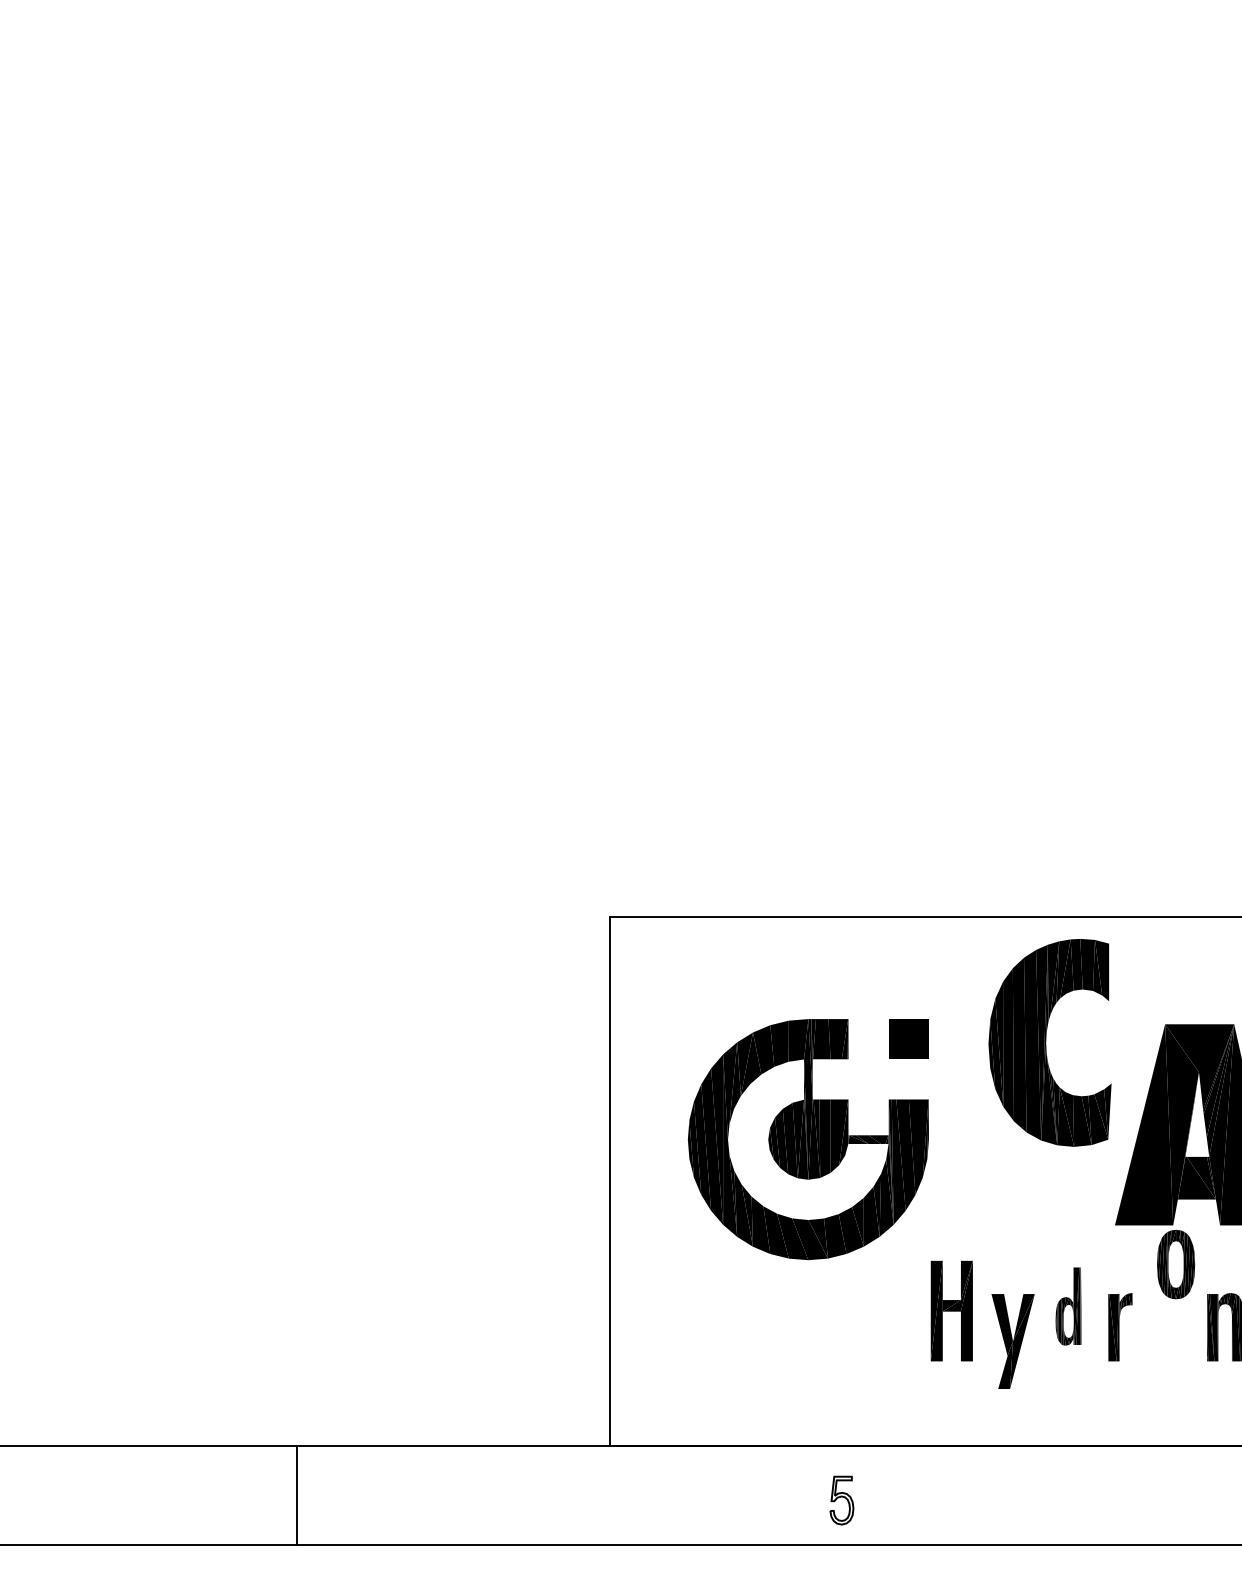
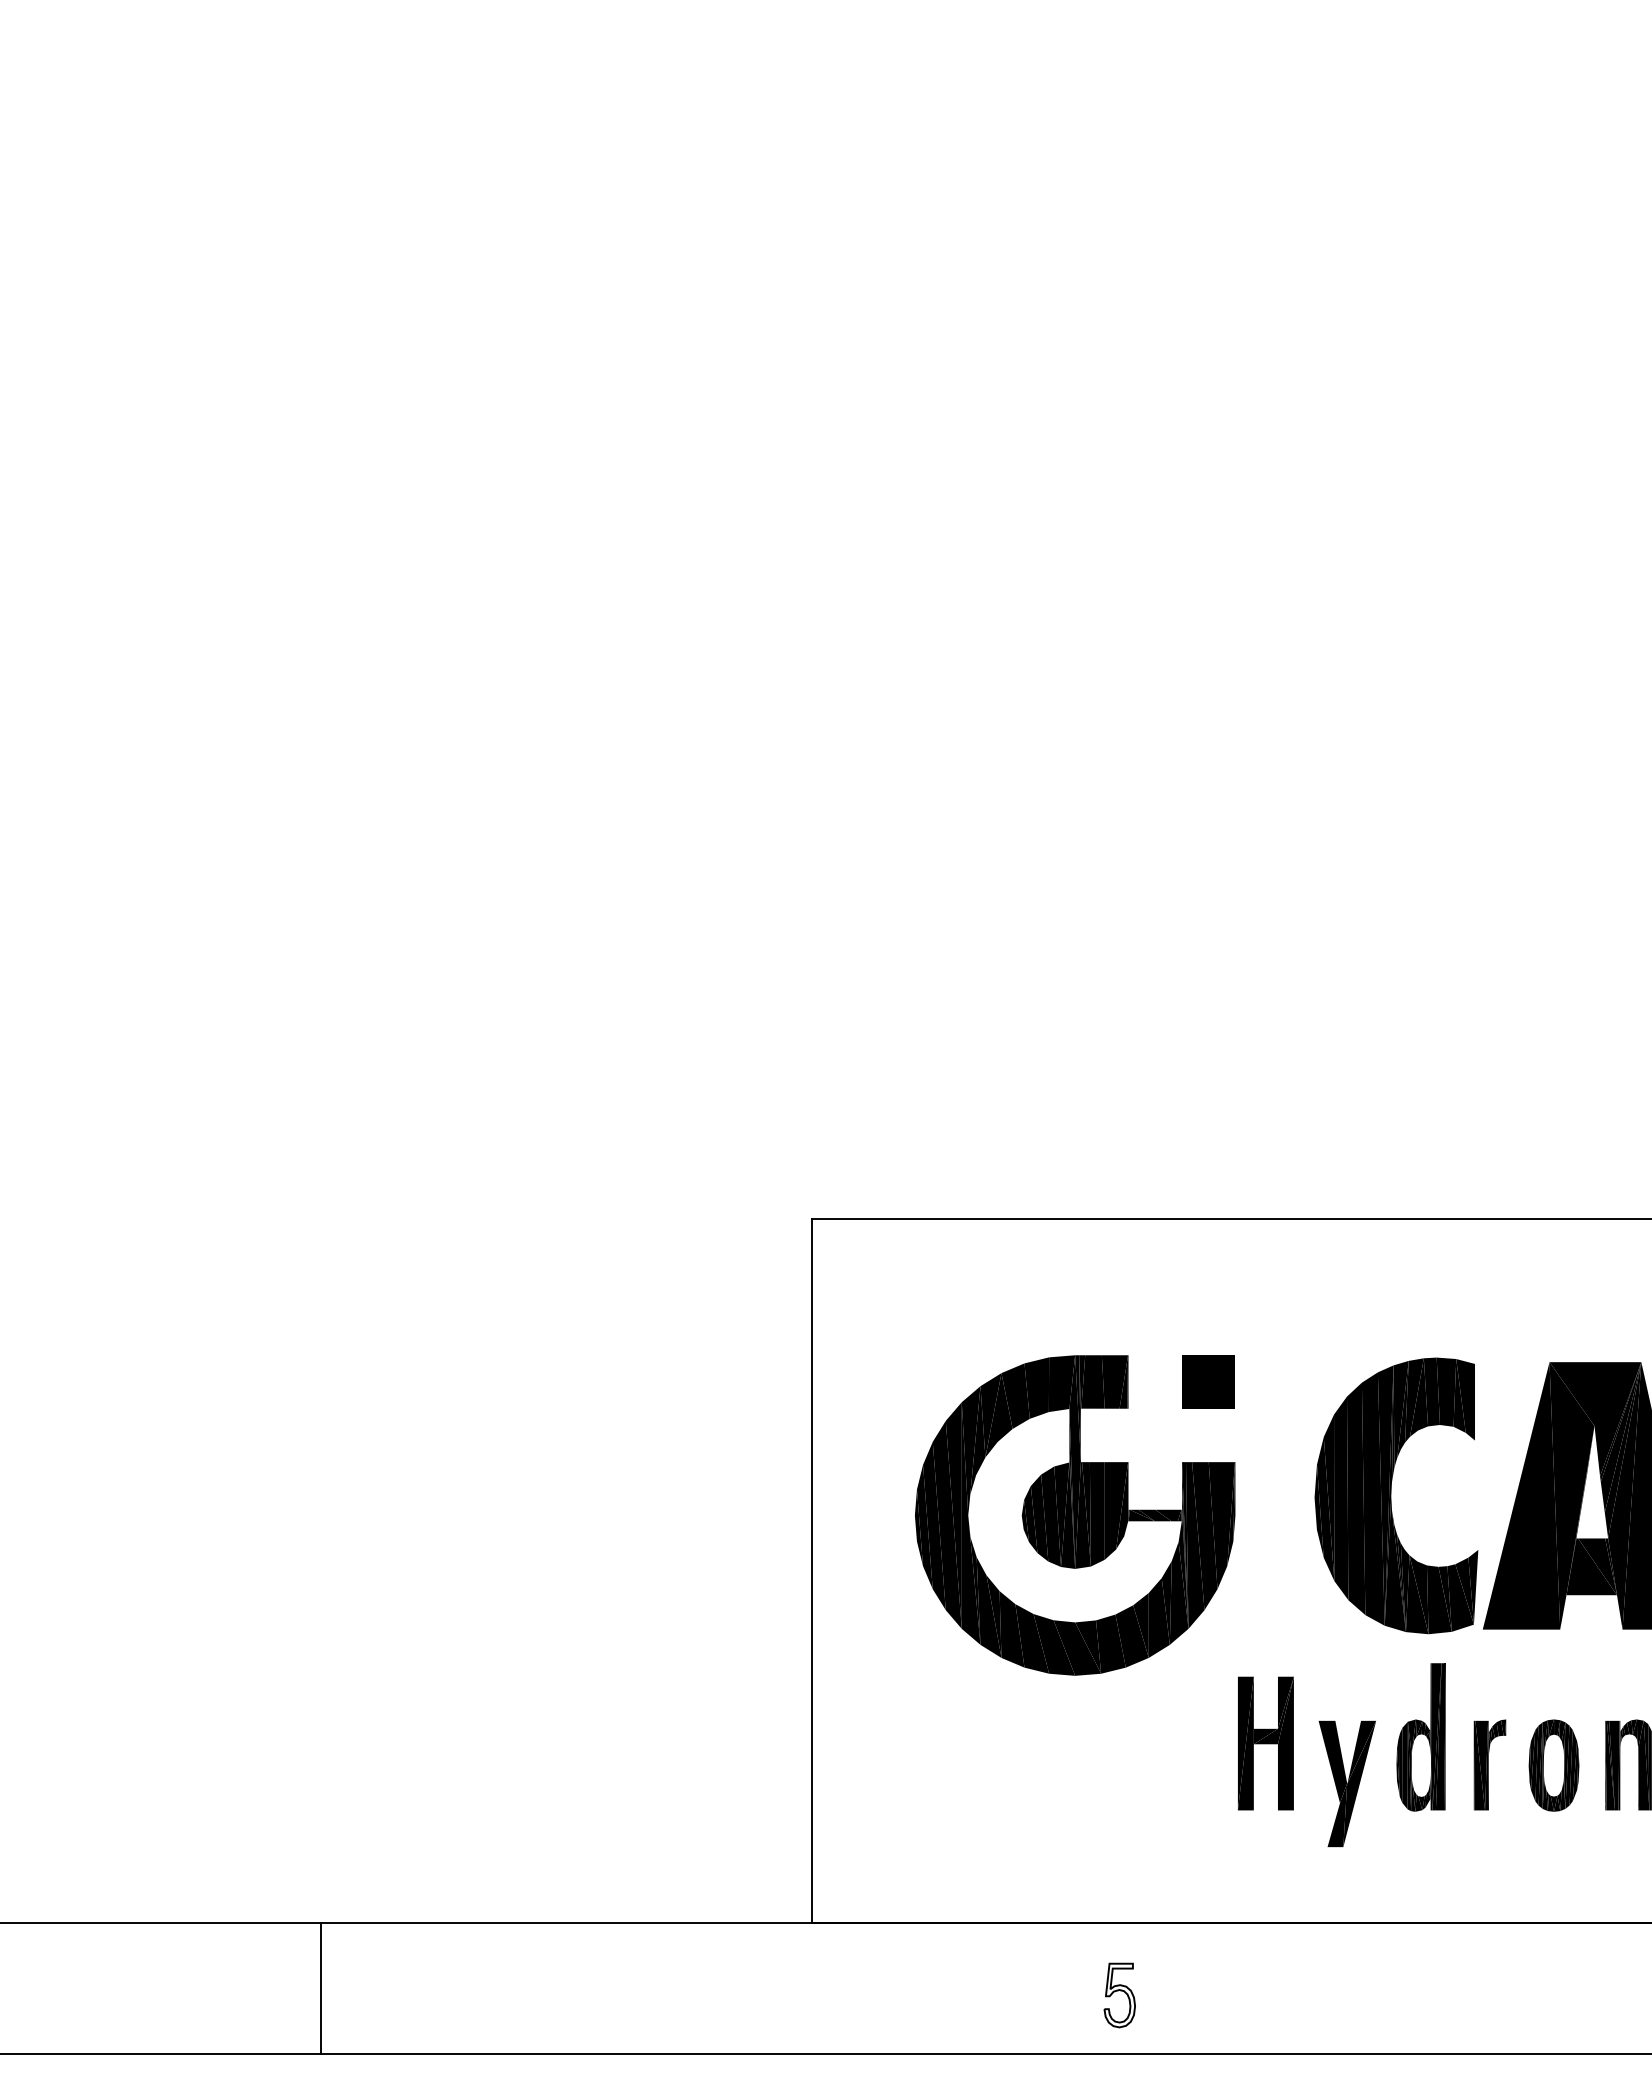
part: (1050, 1042) -> (1396, 1495), moved
part: (1175, 1264) -> (1553, 1765), moved
part: (1068, 1306) -> (1420, 1737), size x1.43
line: (296, 1495) -> (320, 1988), moved

